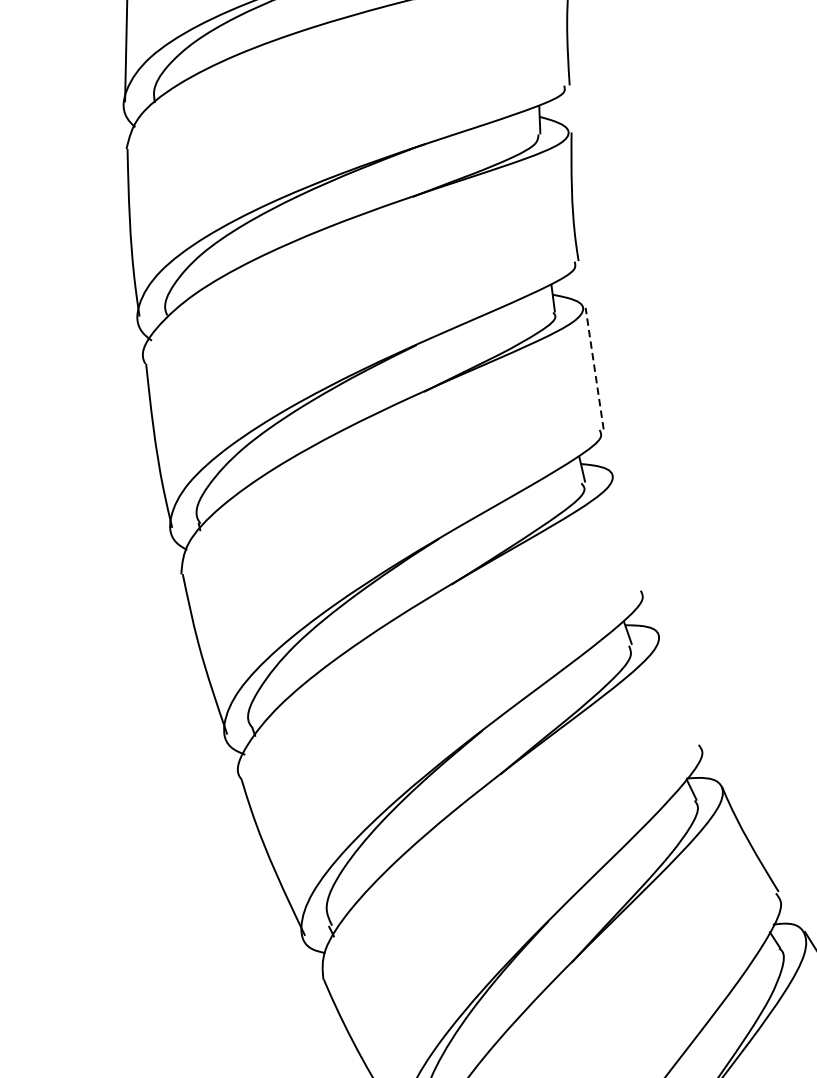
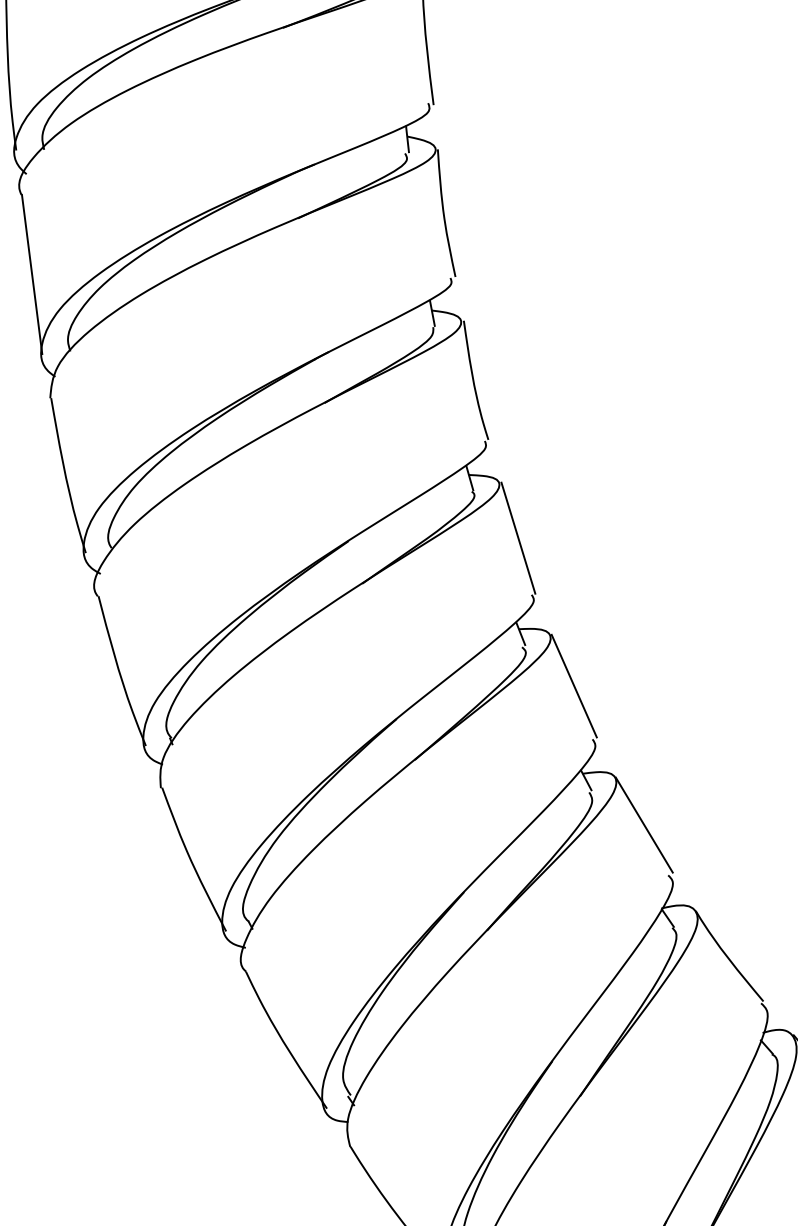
line: (594, 367) -> (518, 537), dashed -> solid
line: (629, 531) -> (573, 685), added
line: (680, 687) -> (643, 824), added

